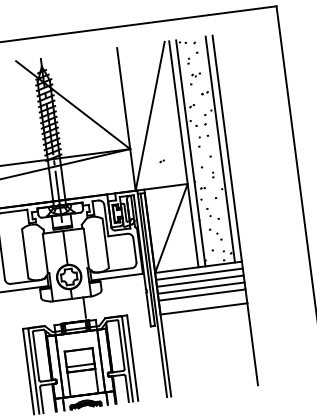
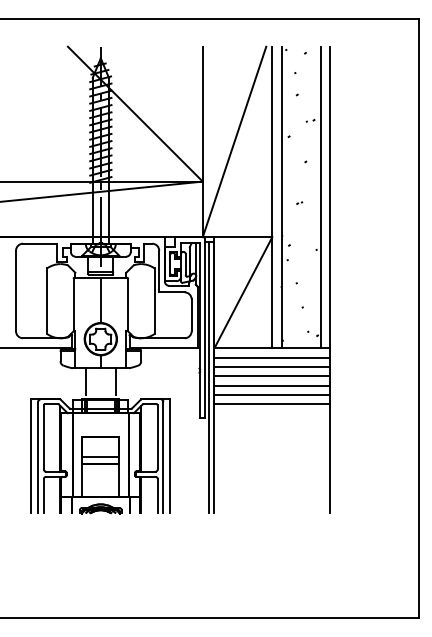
part: (162, 160) -> (299, 202), moved
line: (203, 301) -> (272, 394), added
line: (61, 310) -> (85, 381), added

